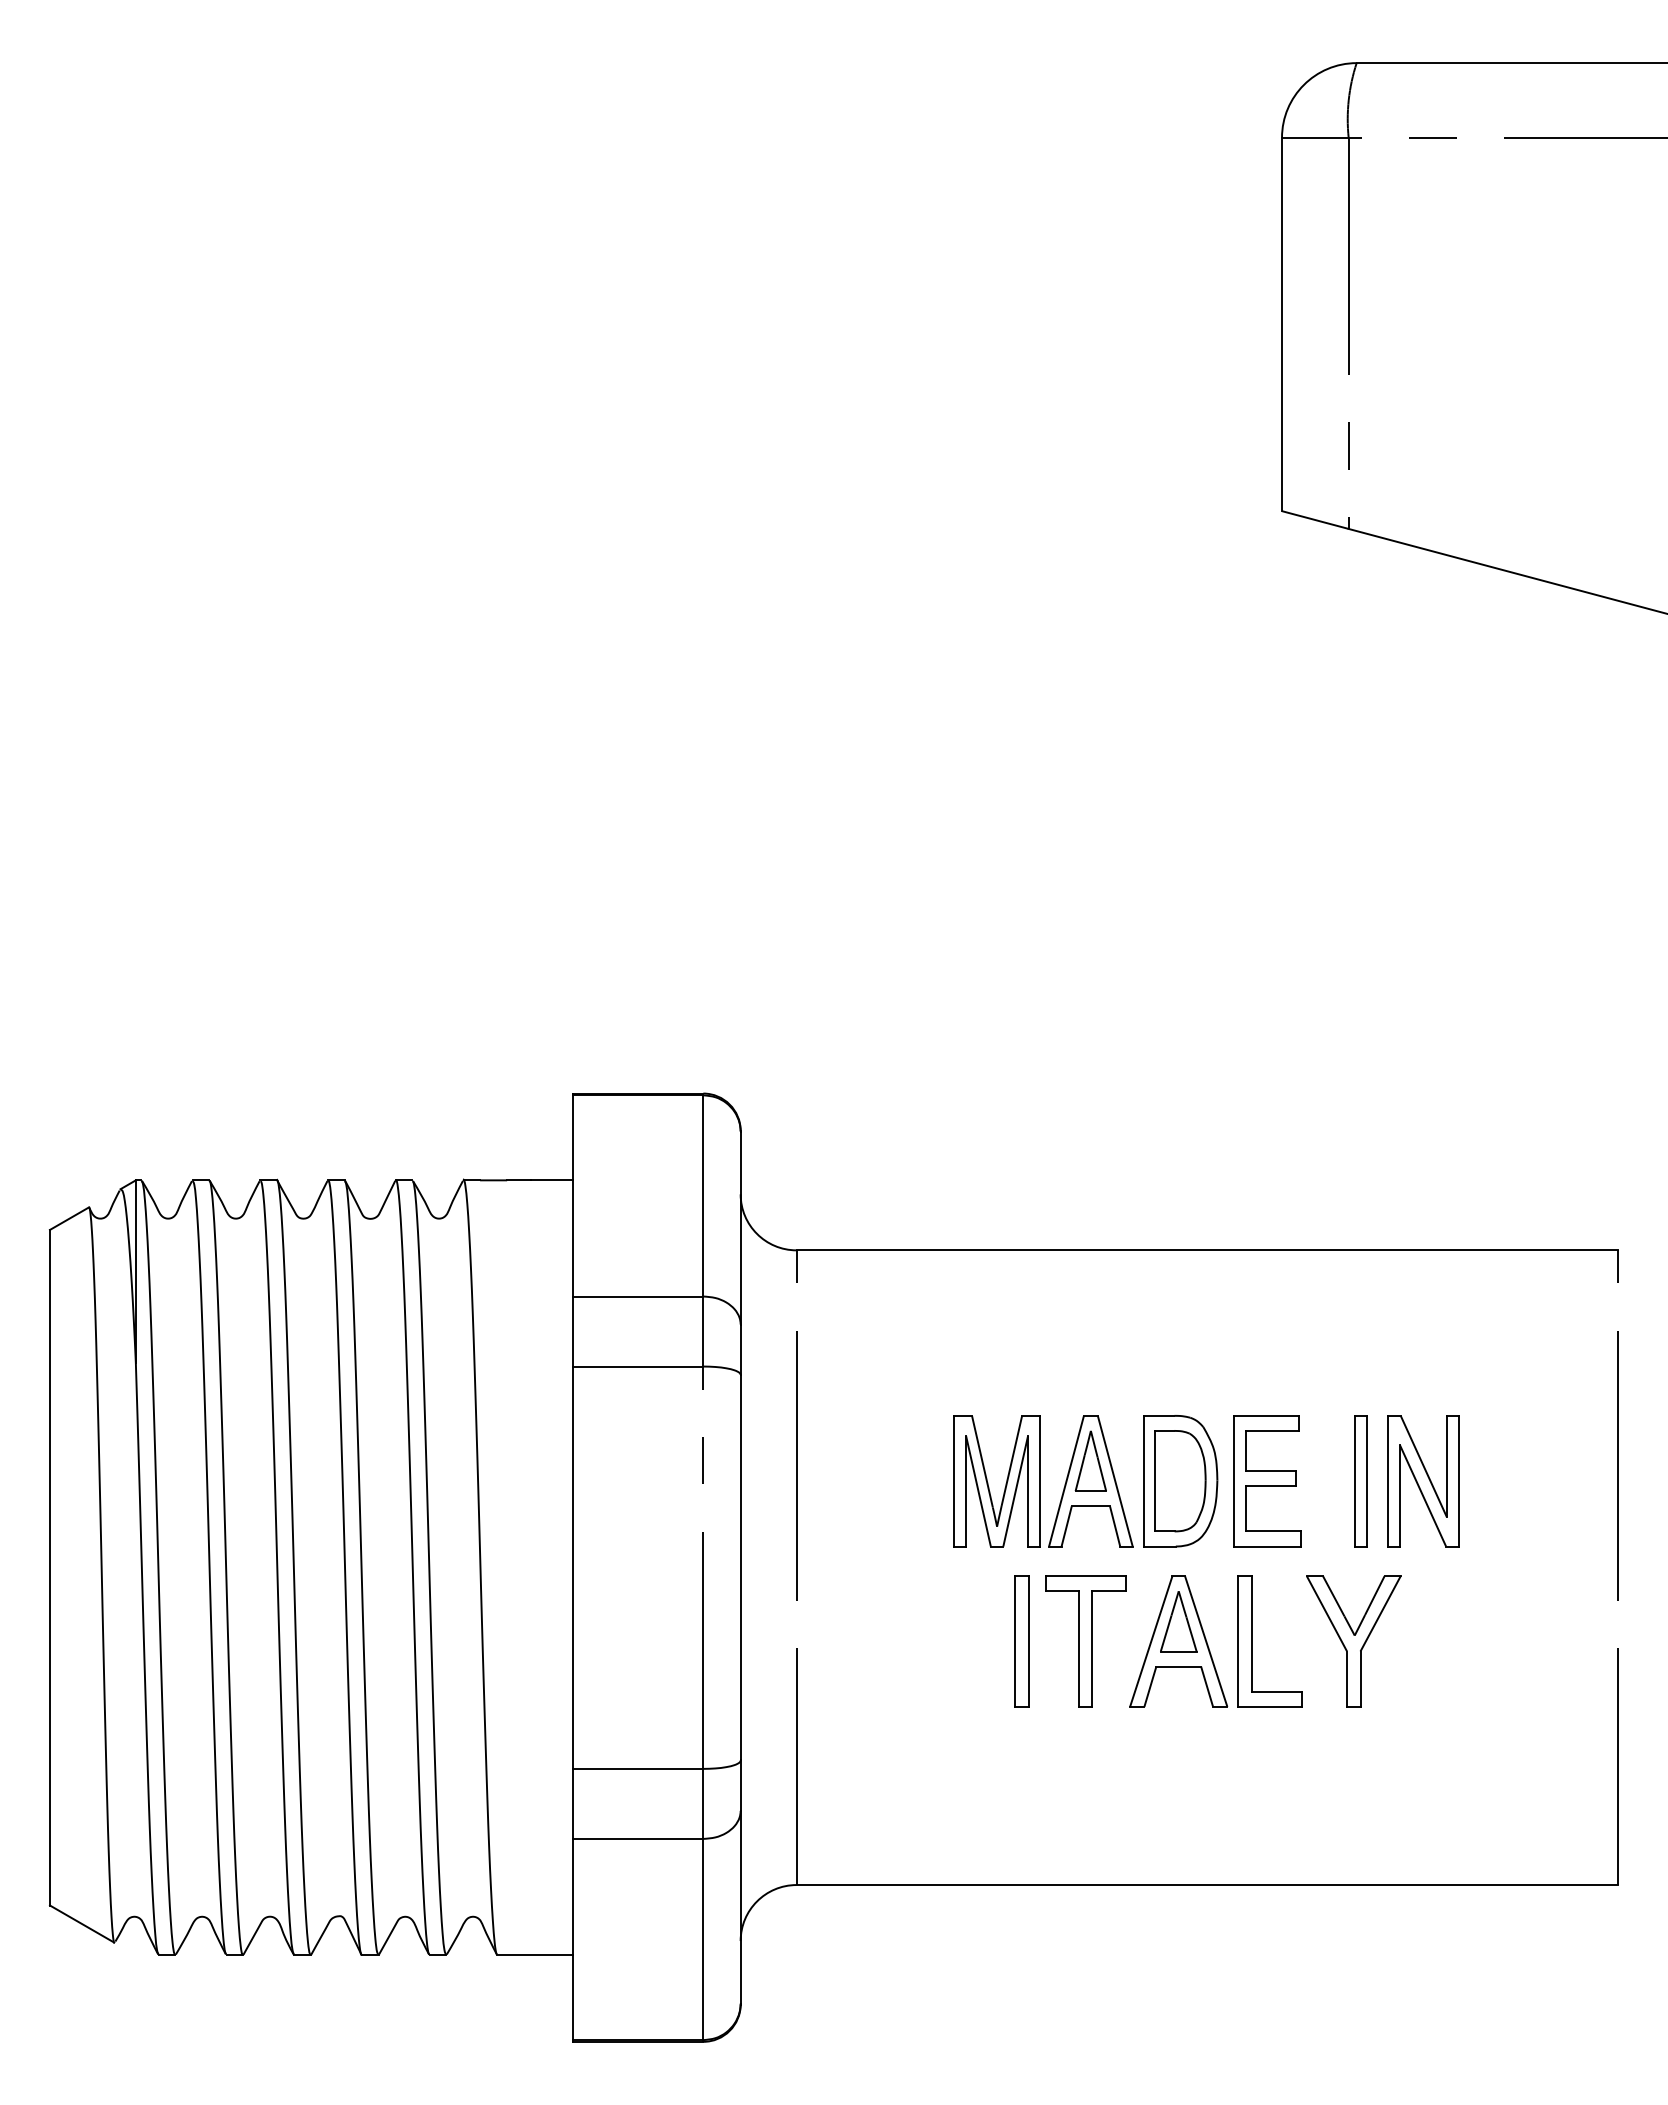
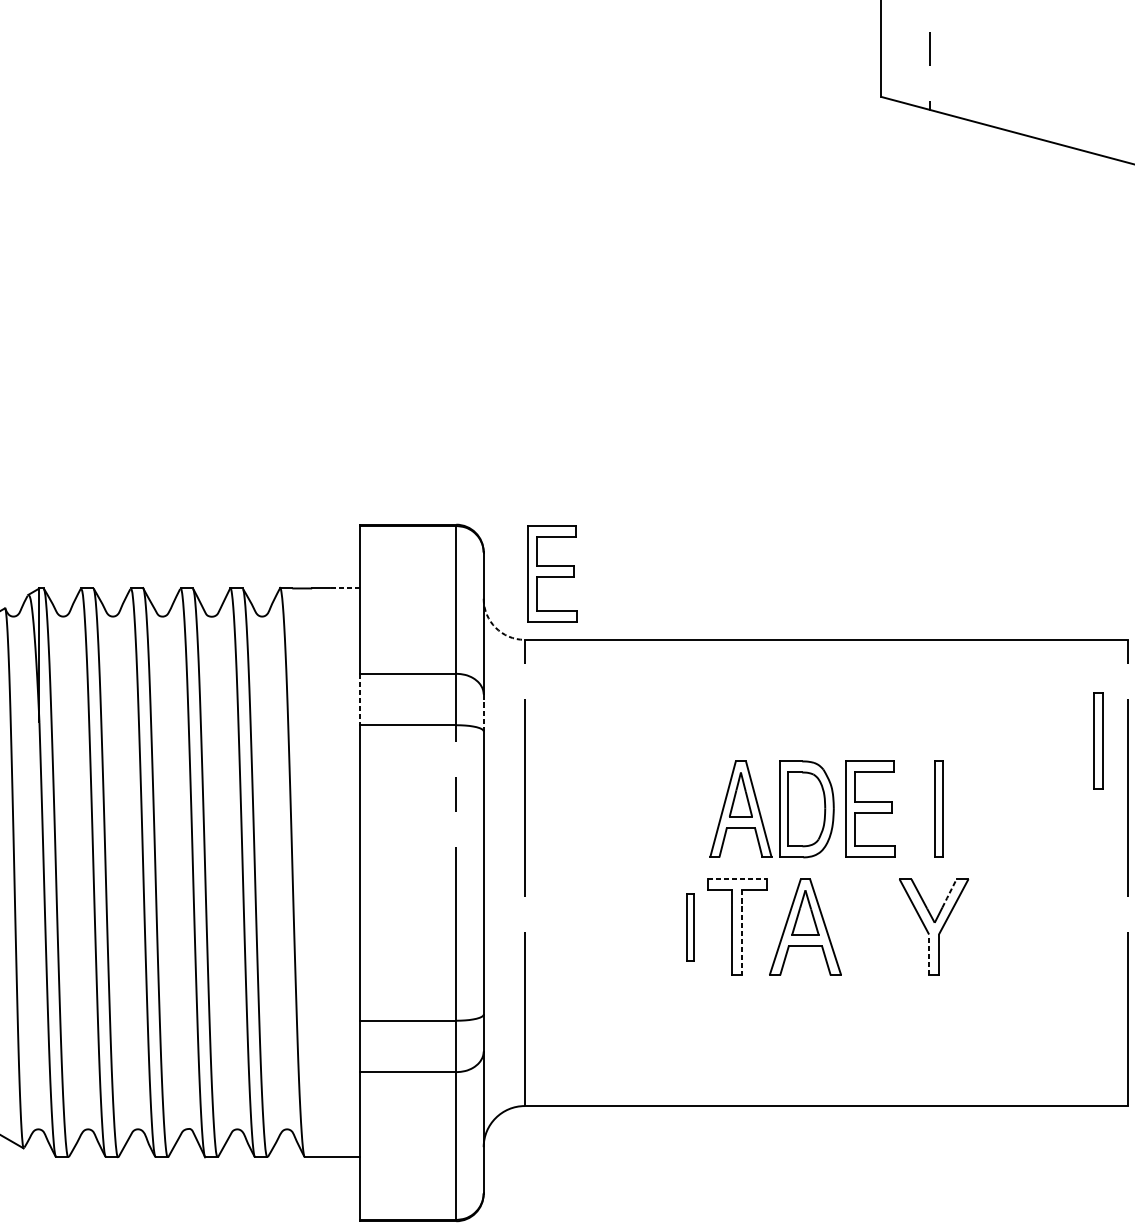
part: (834, 1160) -> (552, 573), added
line: (551, 1180) -> (344, 588), solid -> dashed
arc: (757, 1233) -> (496, 627), solid -> dashed
line: (572, 1332) -> (360, 700), solid -> dashed
line: (740, 1350) -> (483, 713), solid -> dashed
part: (1577, 1388) -> (1098, 741), added
part: (1423, 1481) -> (985, 809), removed
part: (988, 1482) -> (665, 810), removed
line: (1086, 1576) -> (737, 879), solid -> dashed
line: (1375, 1595) -> (949, 893), solid -> dashed
part: (1021, 1641) -> (689, 927), size x0.7
part: (1252, 1641) -> (859, 927), removed
line: (1092, 1649) -> (742, 933), solid -> dashed
line: (1347, 1679) -> (929, 955), solid -> dashed

